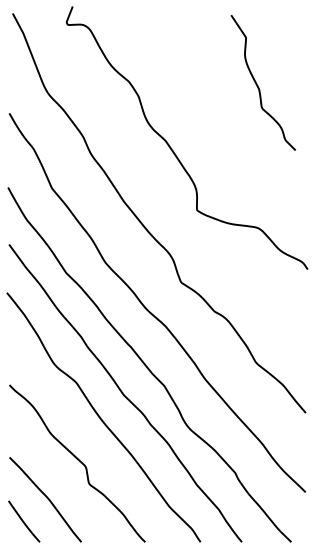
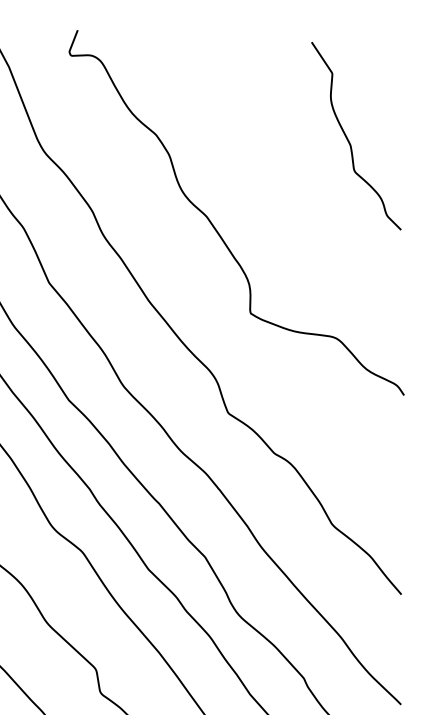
curve: (258, 85) -> (349, 139), moved

